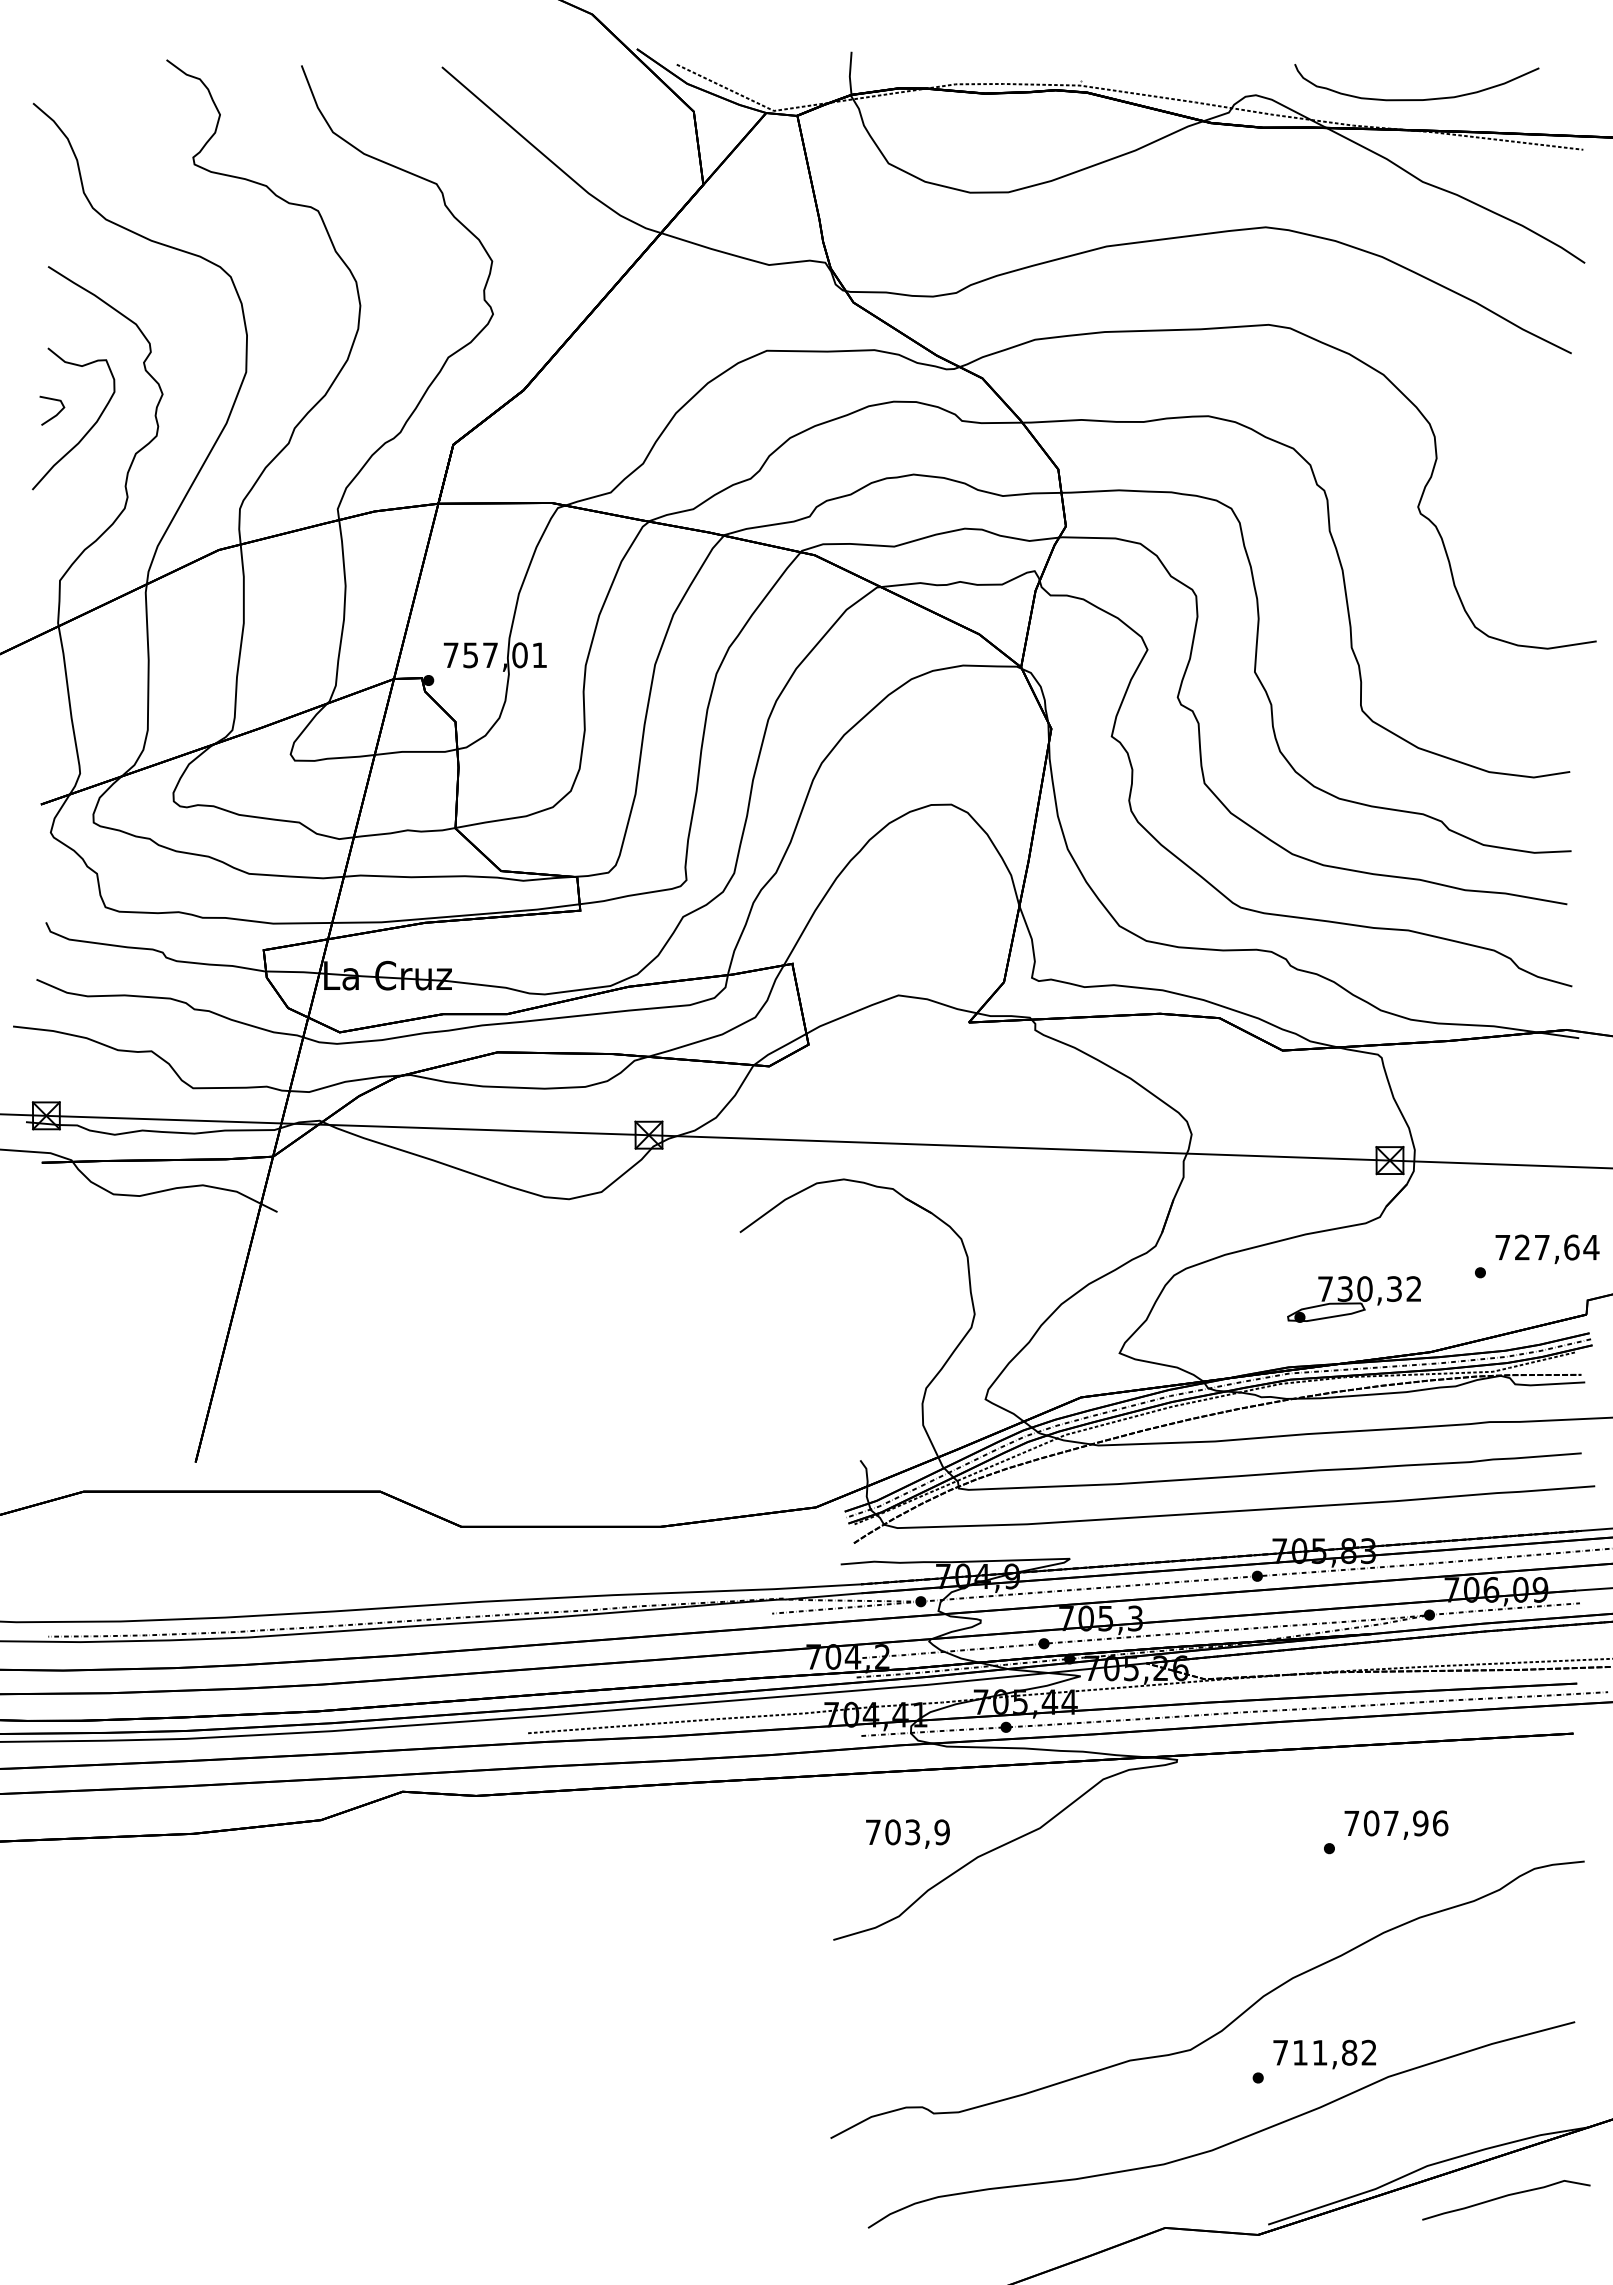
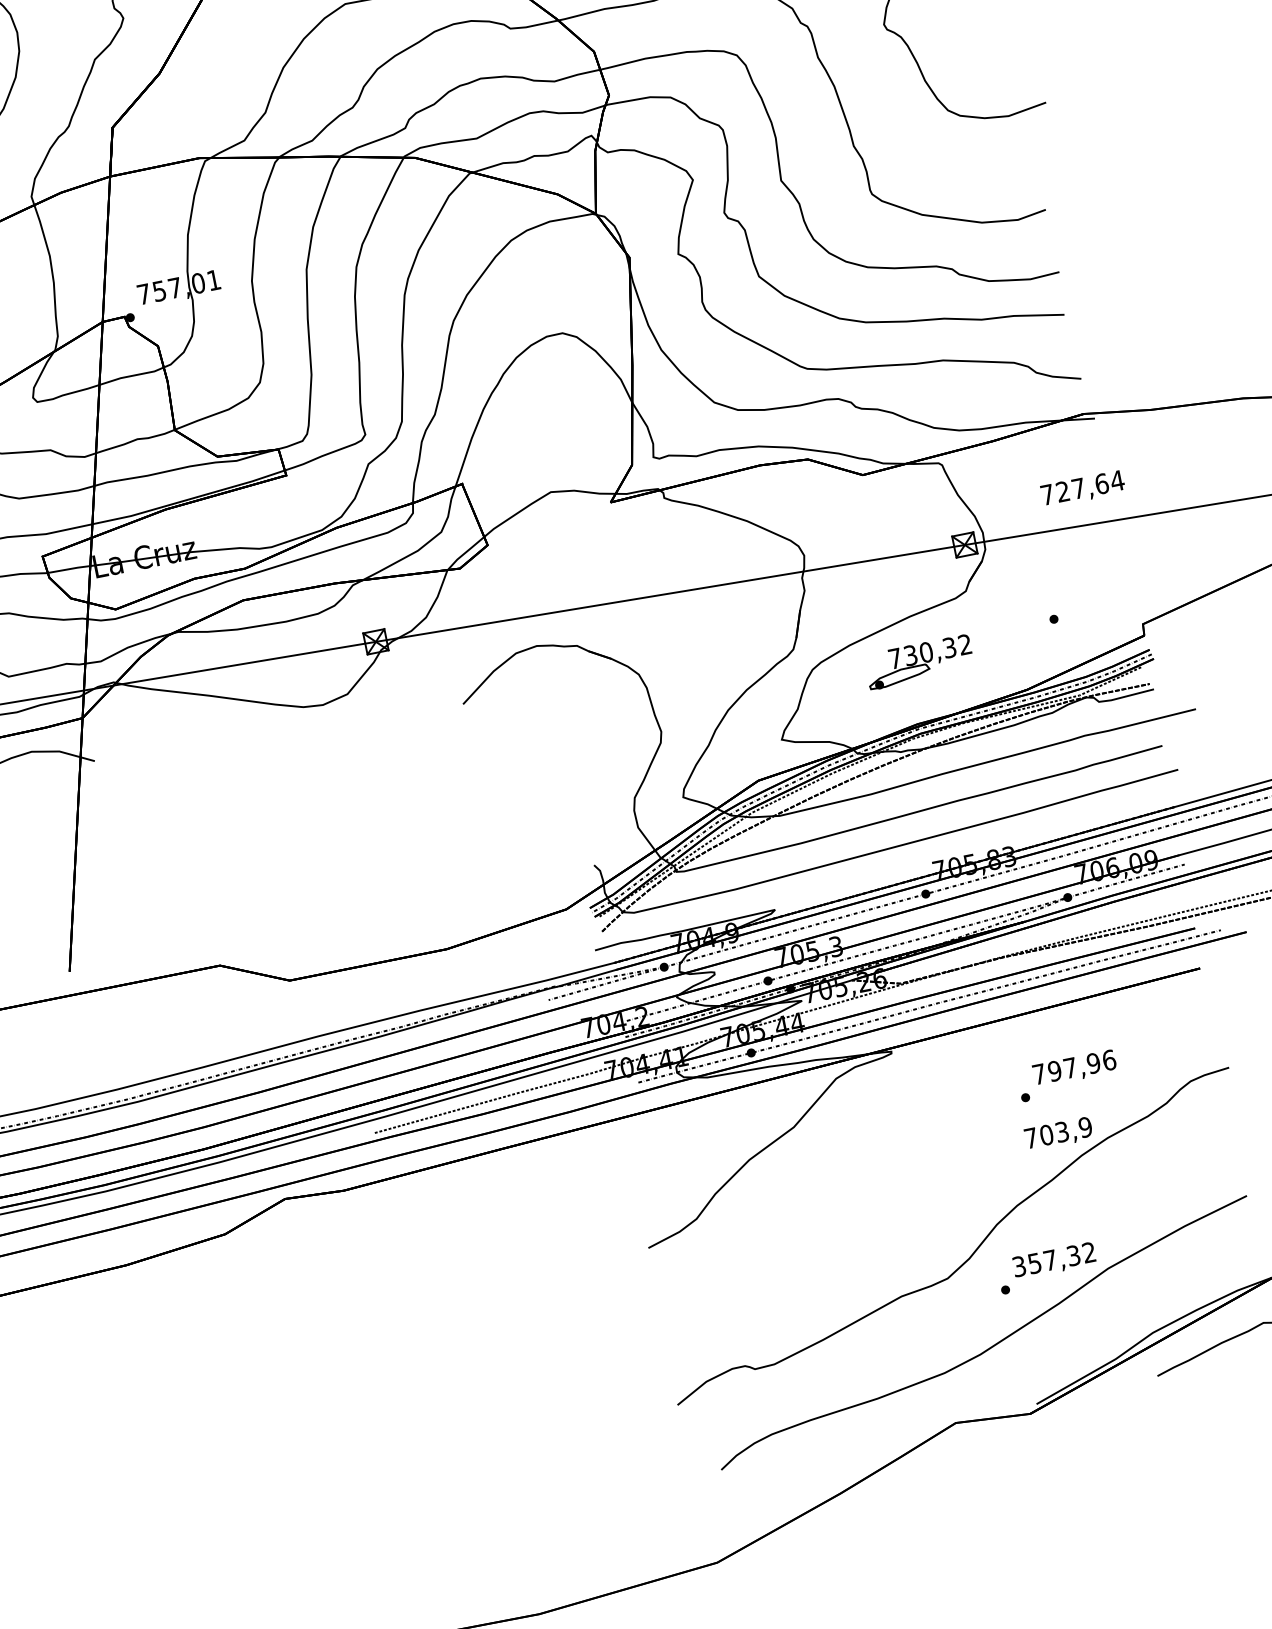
text: (1547, 1249) -> (1083, 489), moved
part: (1353, 1299) -> (919, 662), moved
text: (1371, 1823) -> (1054, 1071), 707,96 -> 797,96
text: (907, 1833) -> (1058, 1133), moved
text: (1315, 2052) -> (1046, 1260), 711,82 -> 357,32

